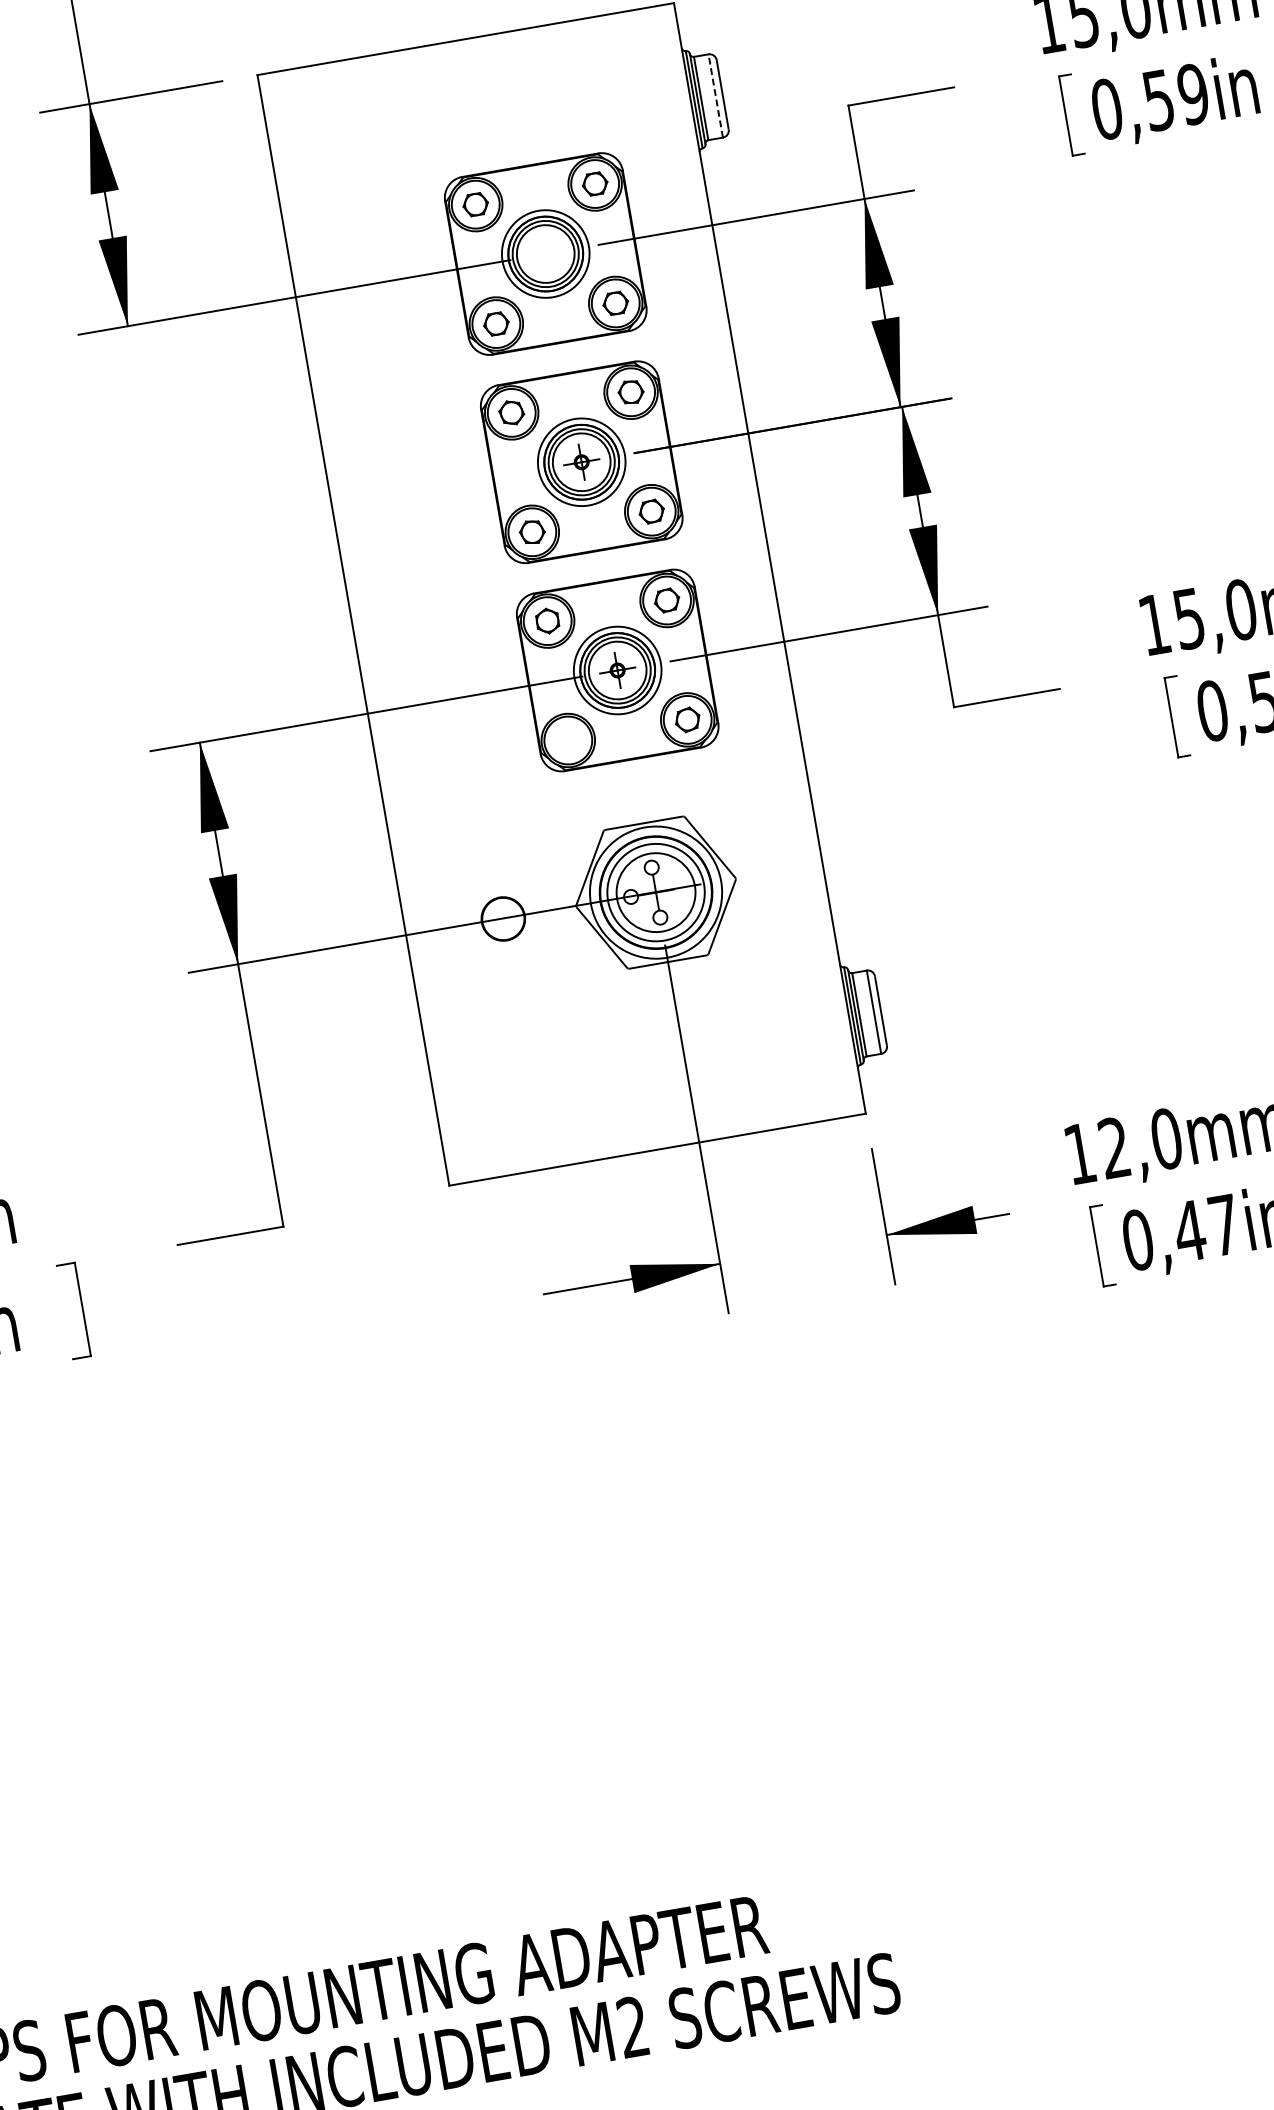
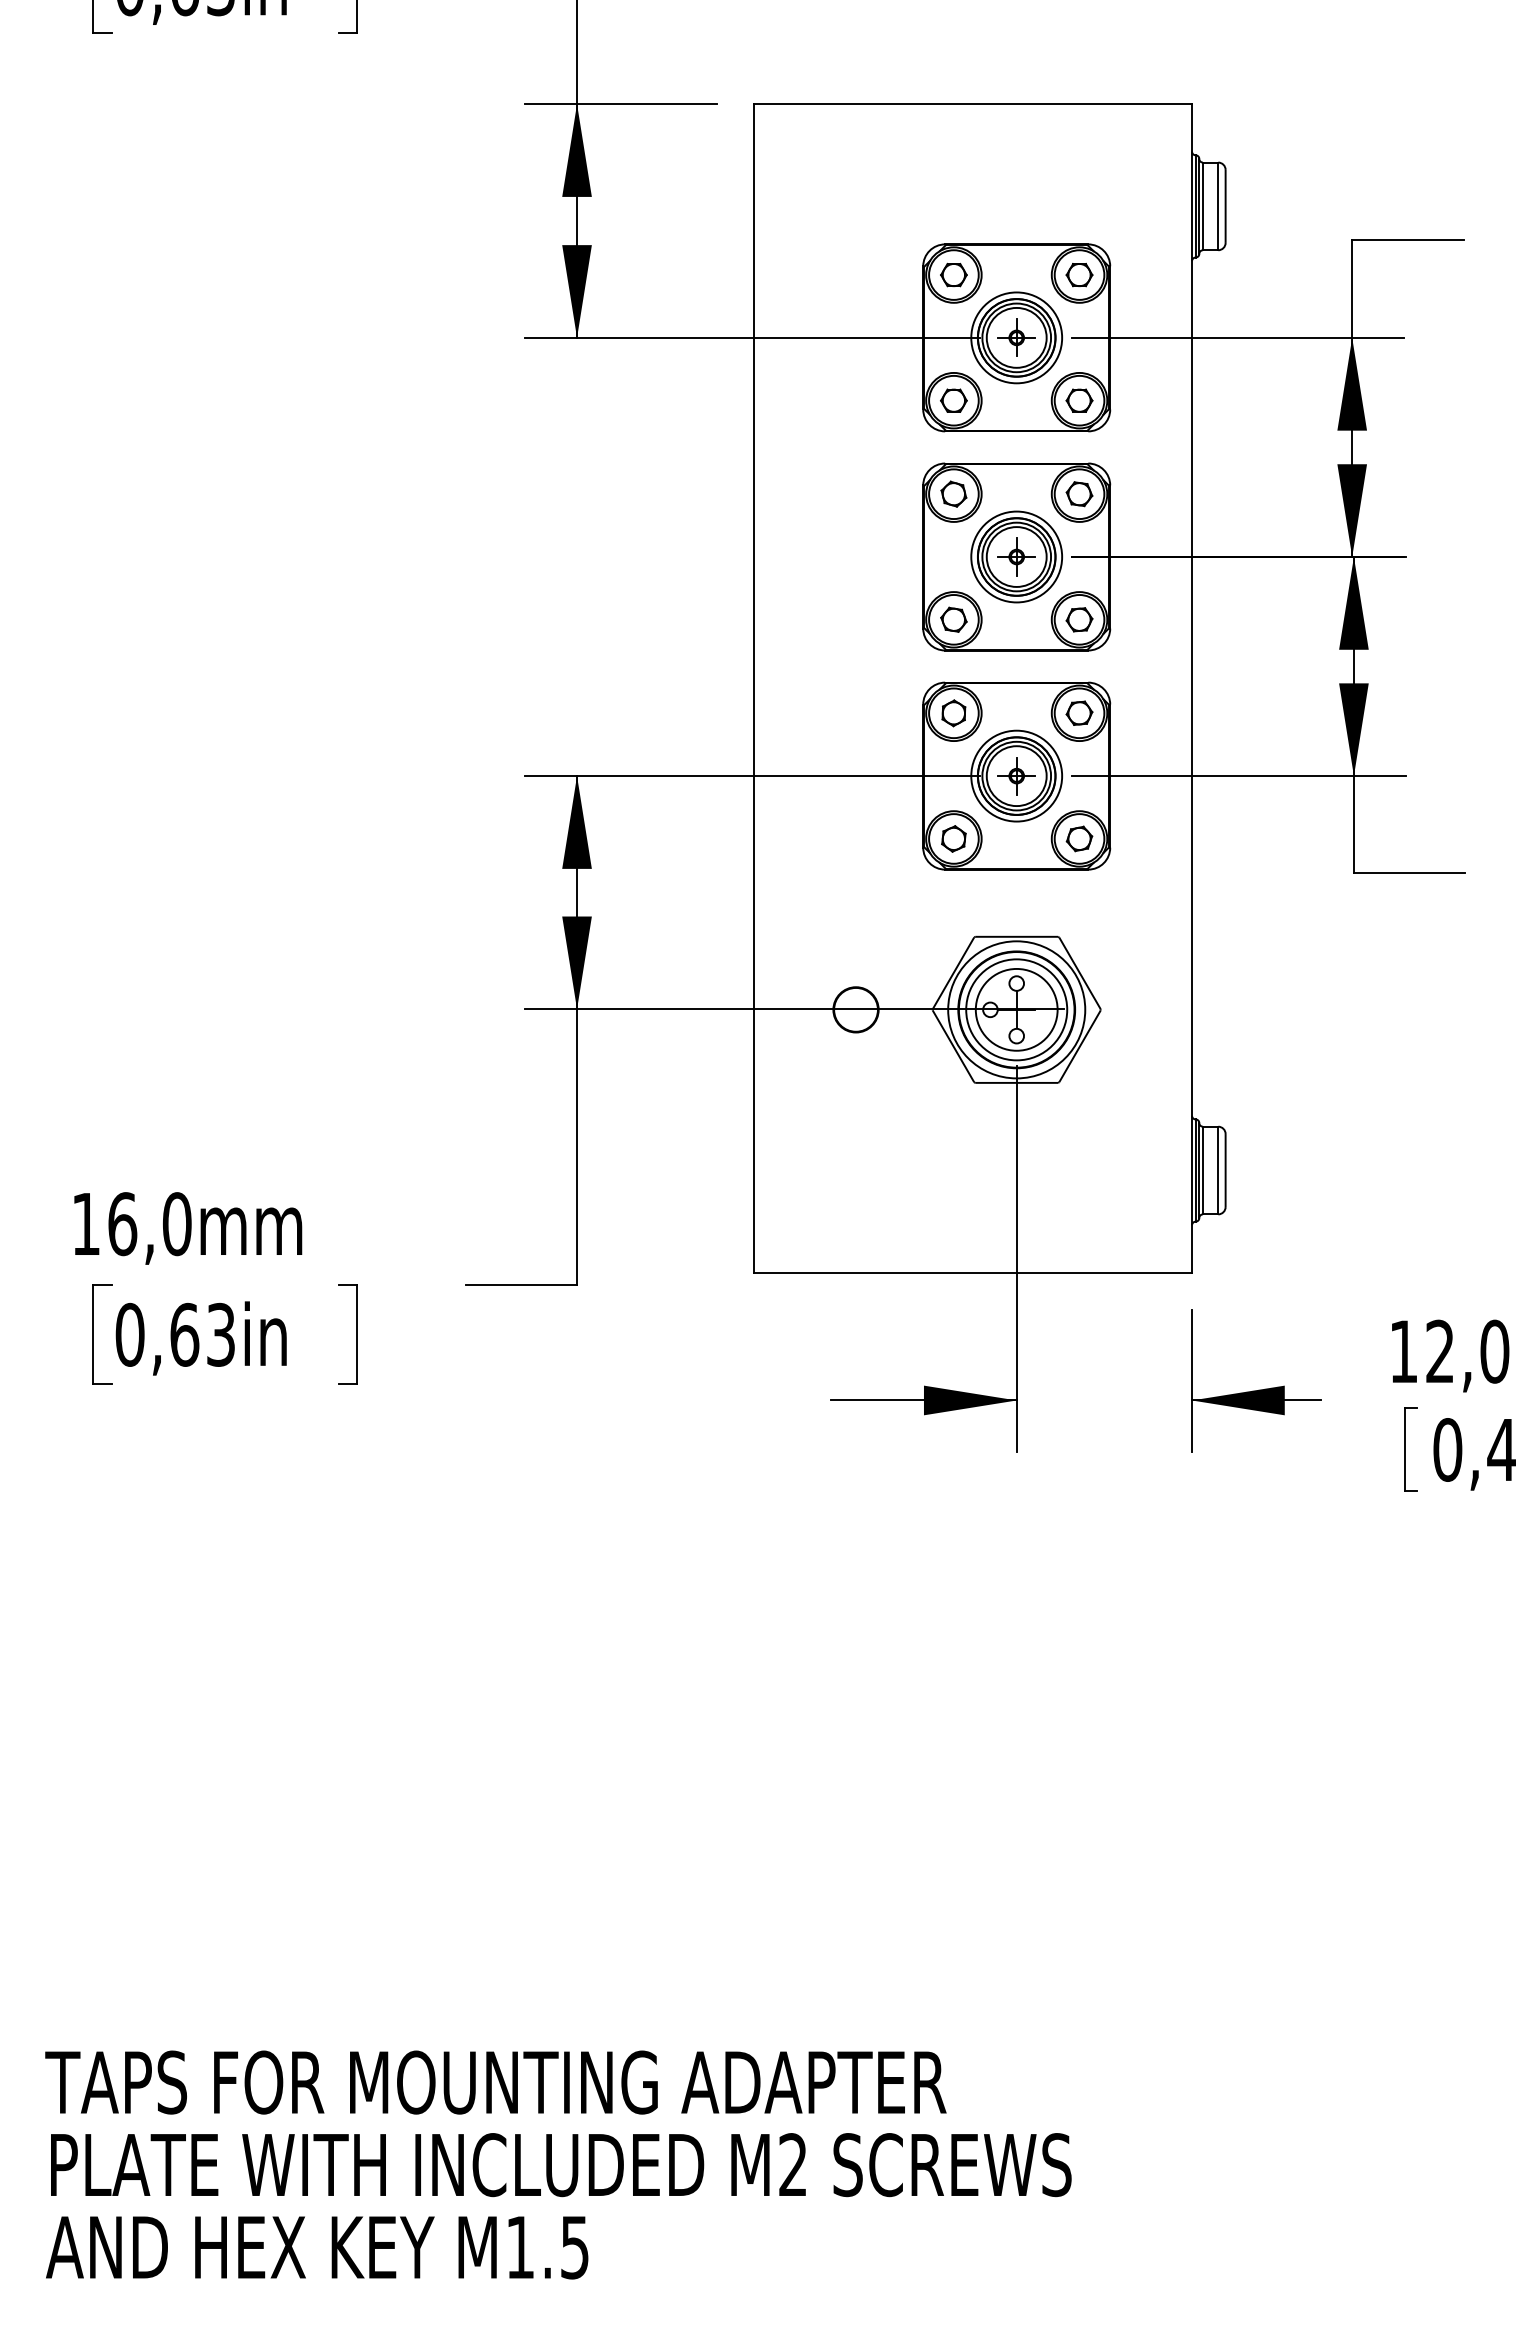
line: (715, 96) -> (1218, 206), dashed -> solid
part: (545, 253) -> (1016, 337), added
part: (567, 740) -> (953, 838), added

